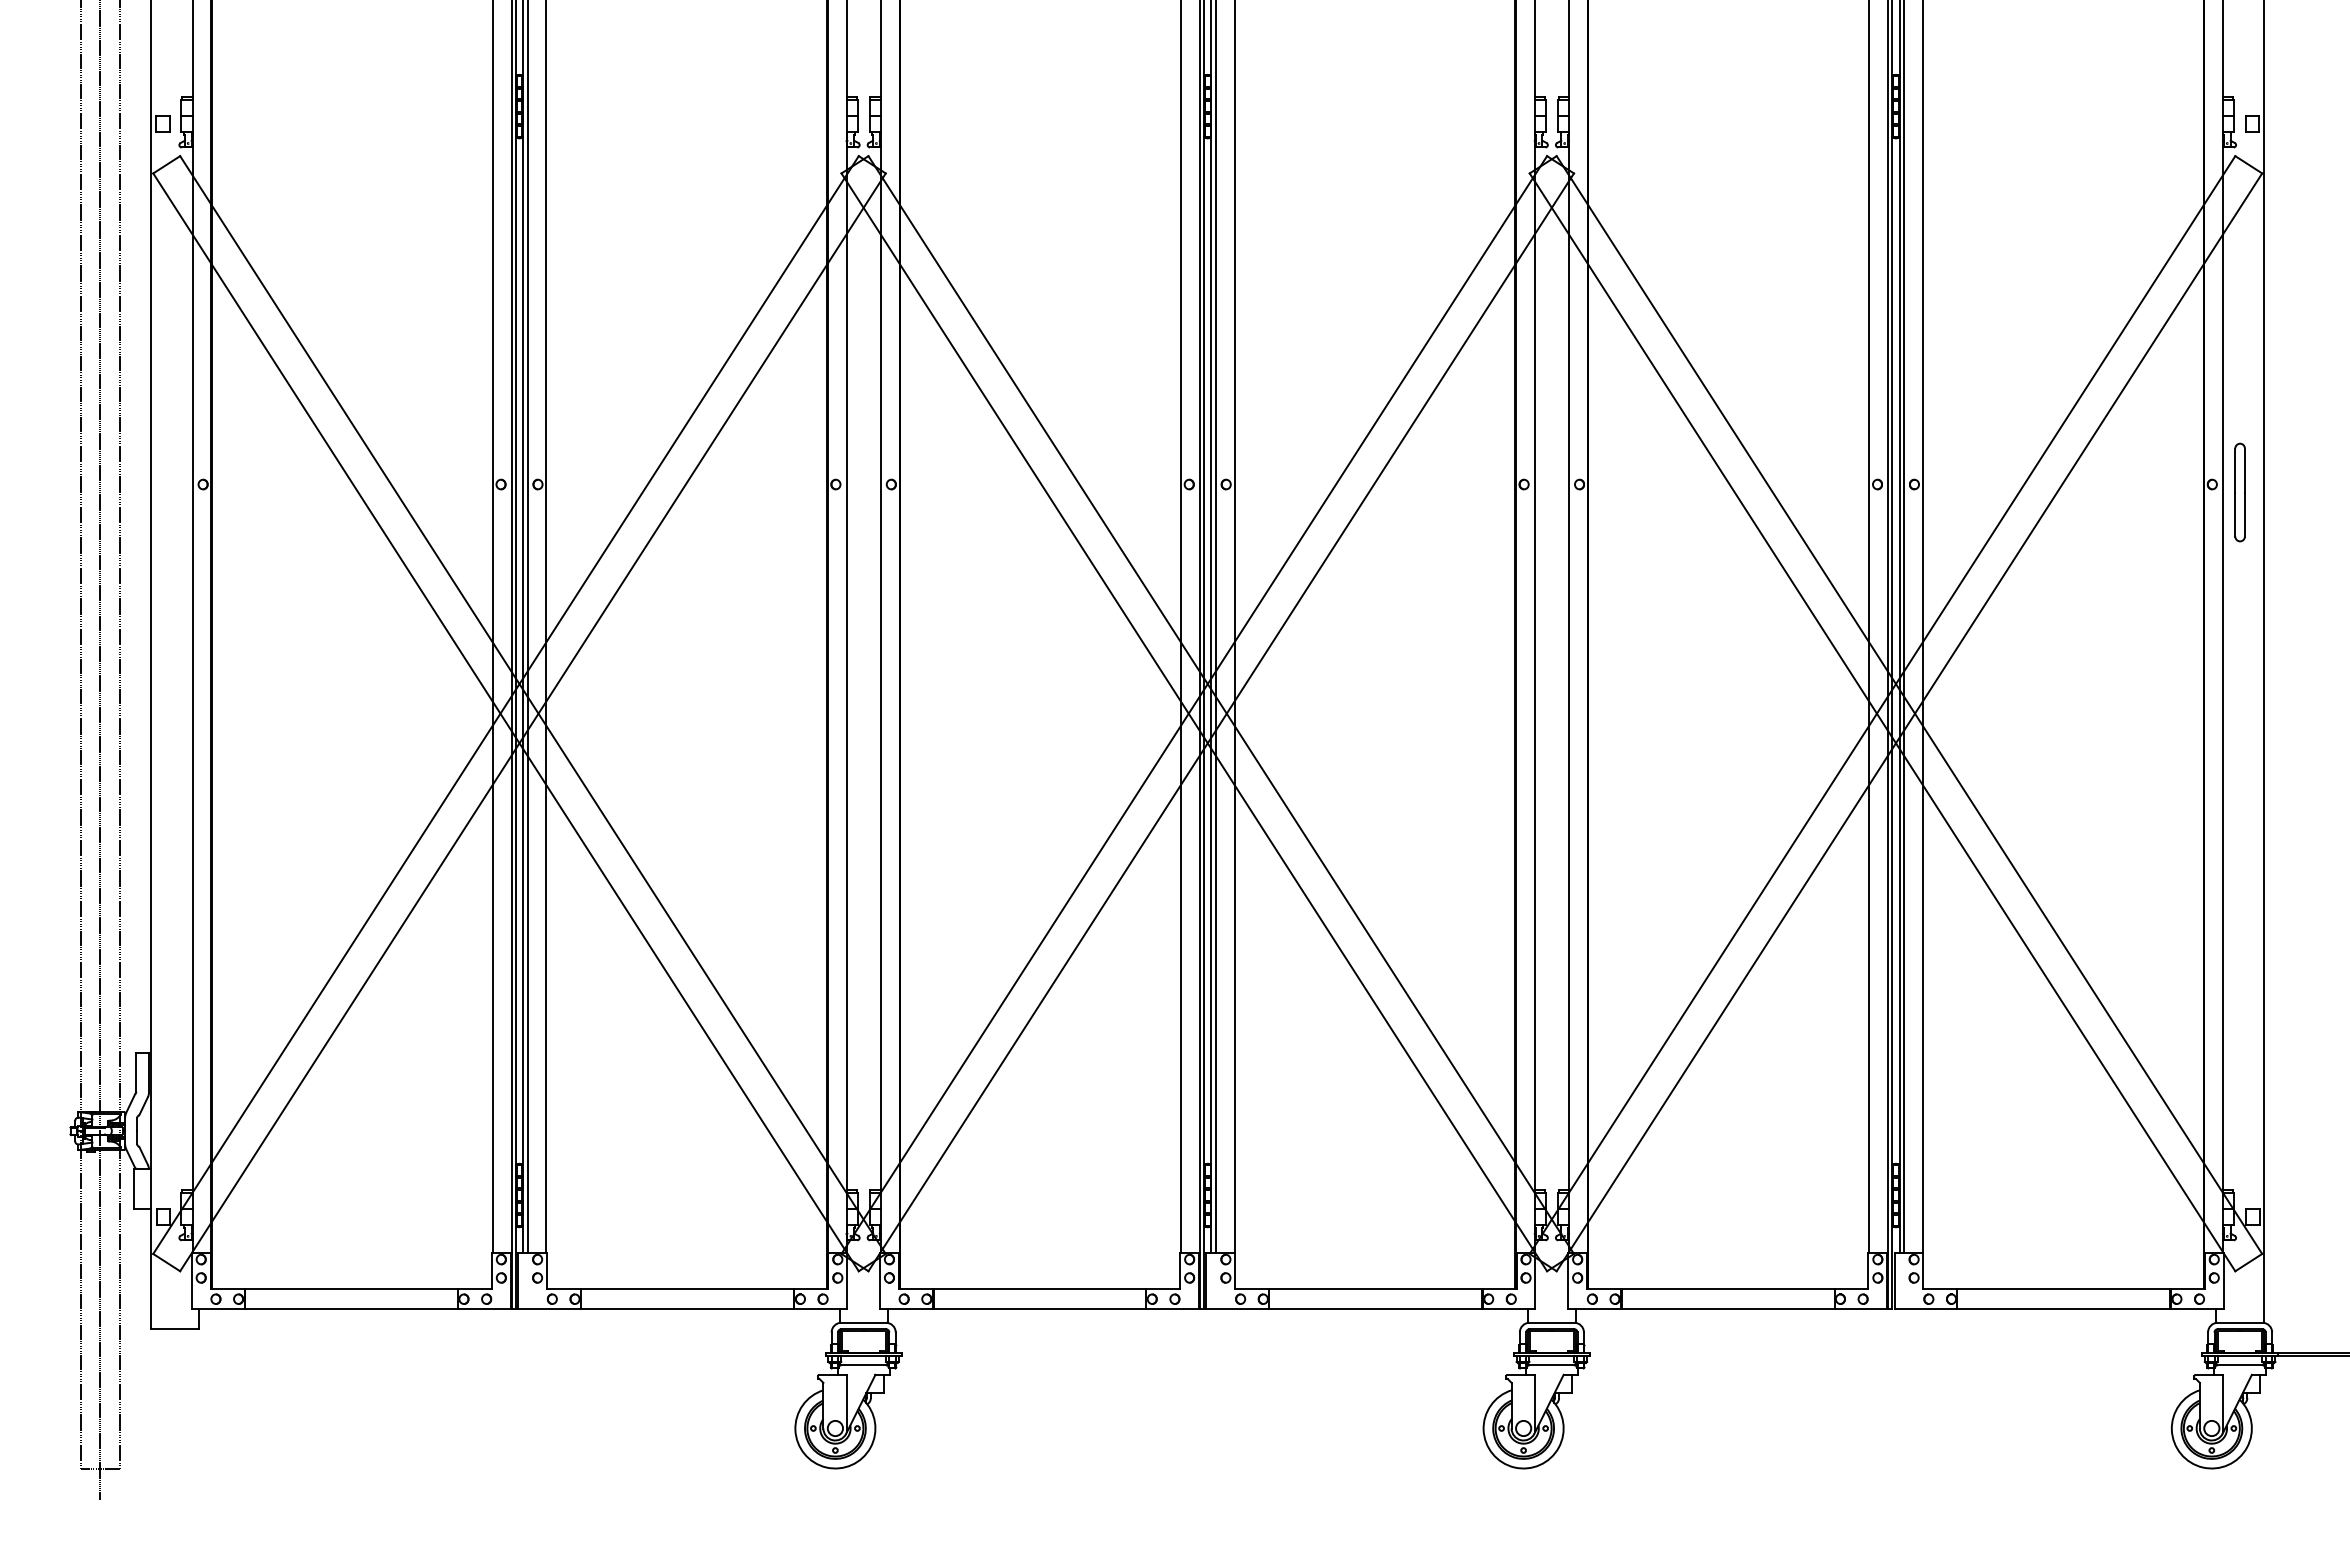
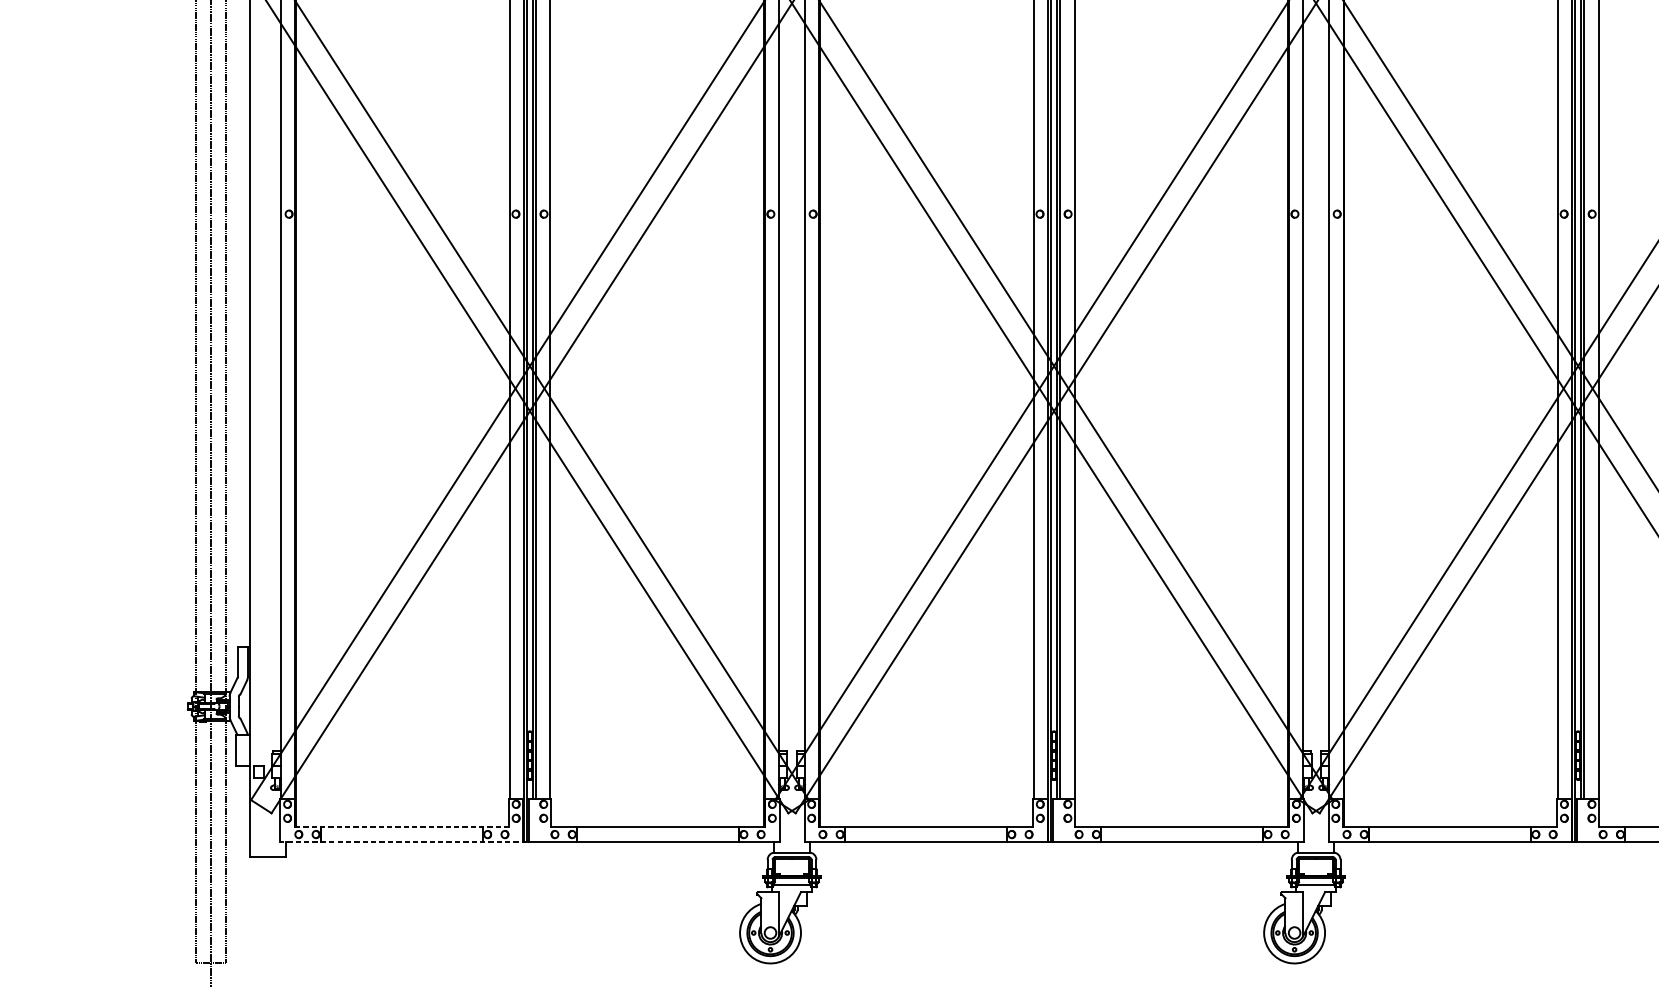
line: (351, 1289) -> (402, 827), solid -> dashed
line: (353, 1309) -> (403, 842), solid -> dashed

